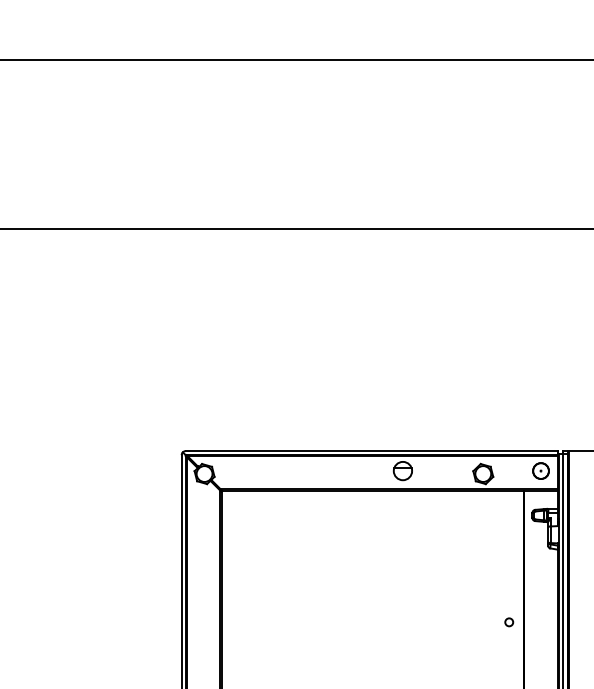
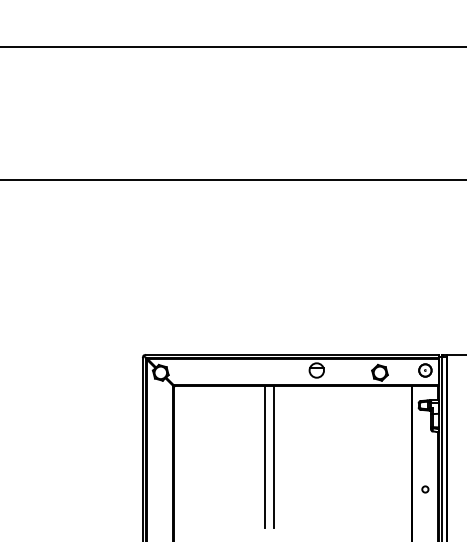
line: (337, 580) -> (265, 456), added
line: (349, 580) -> (274, 456), added
circle: (509, 622) -> (425, 489), moved

